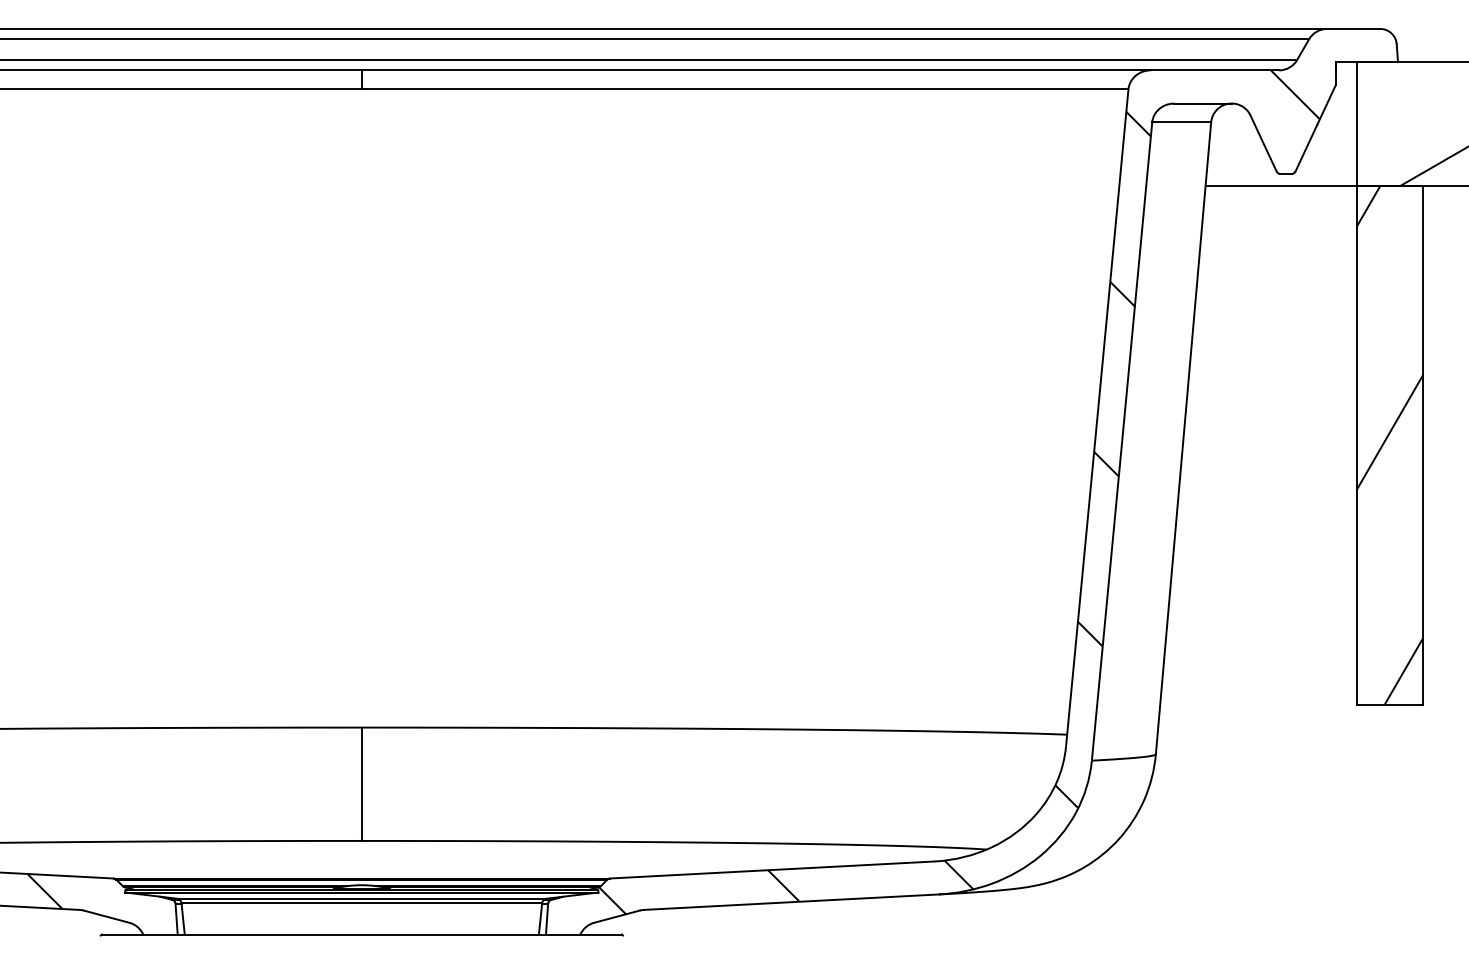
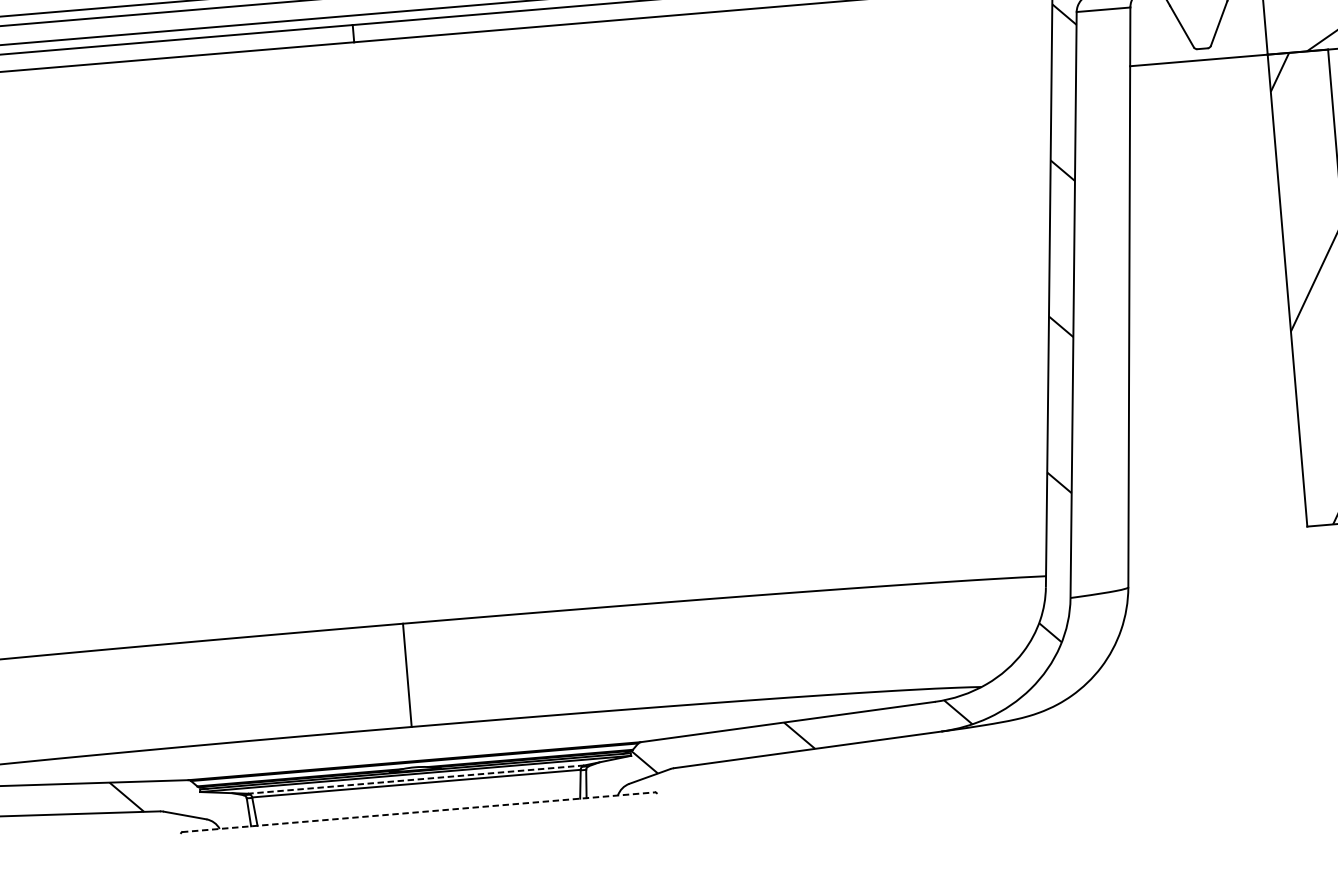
line: (361, 898) -> (415, 779), solid -> dashed
line: (362, 934) -> (419, 812), solid -> dashed

